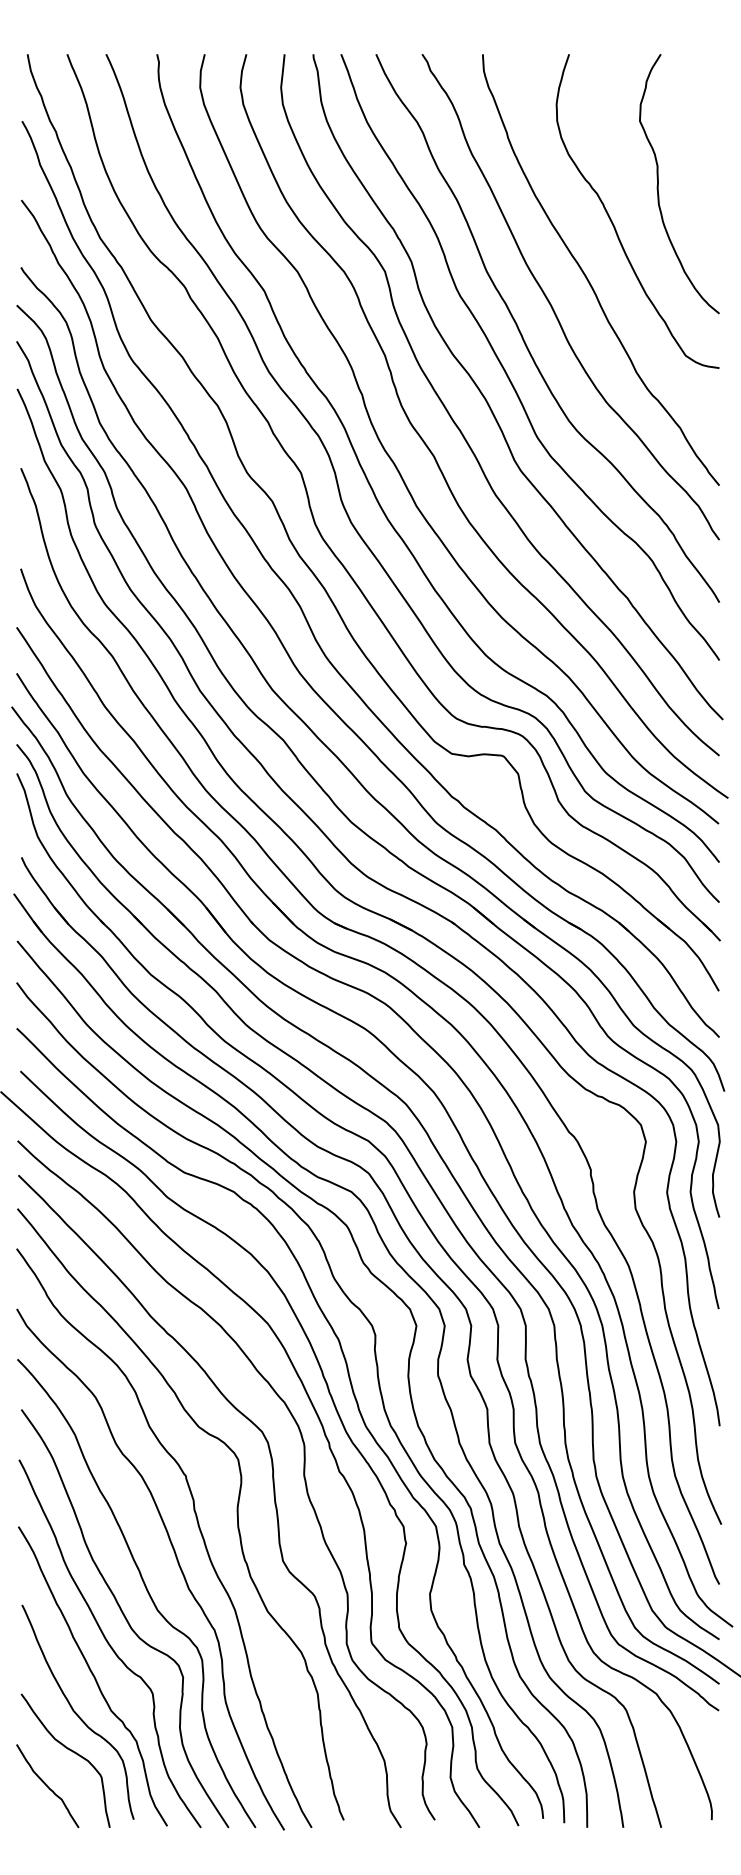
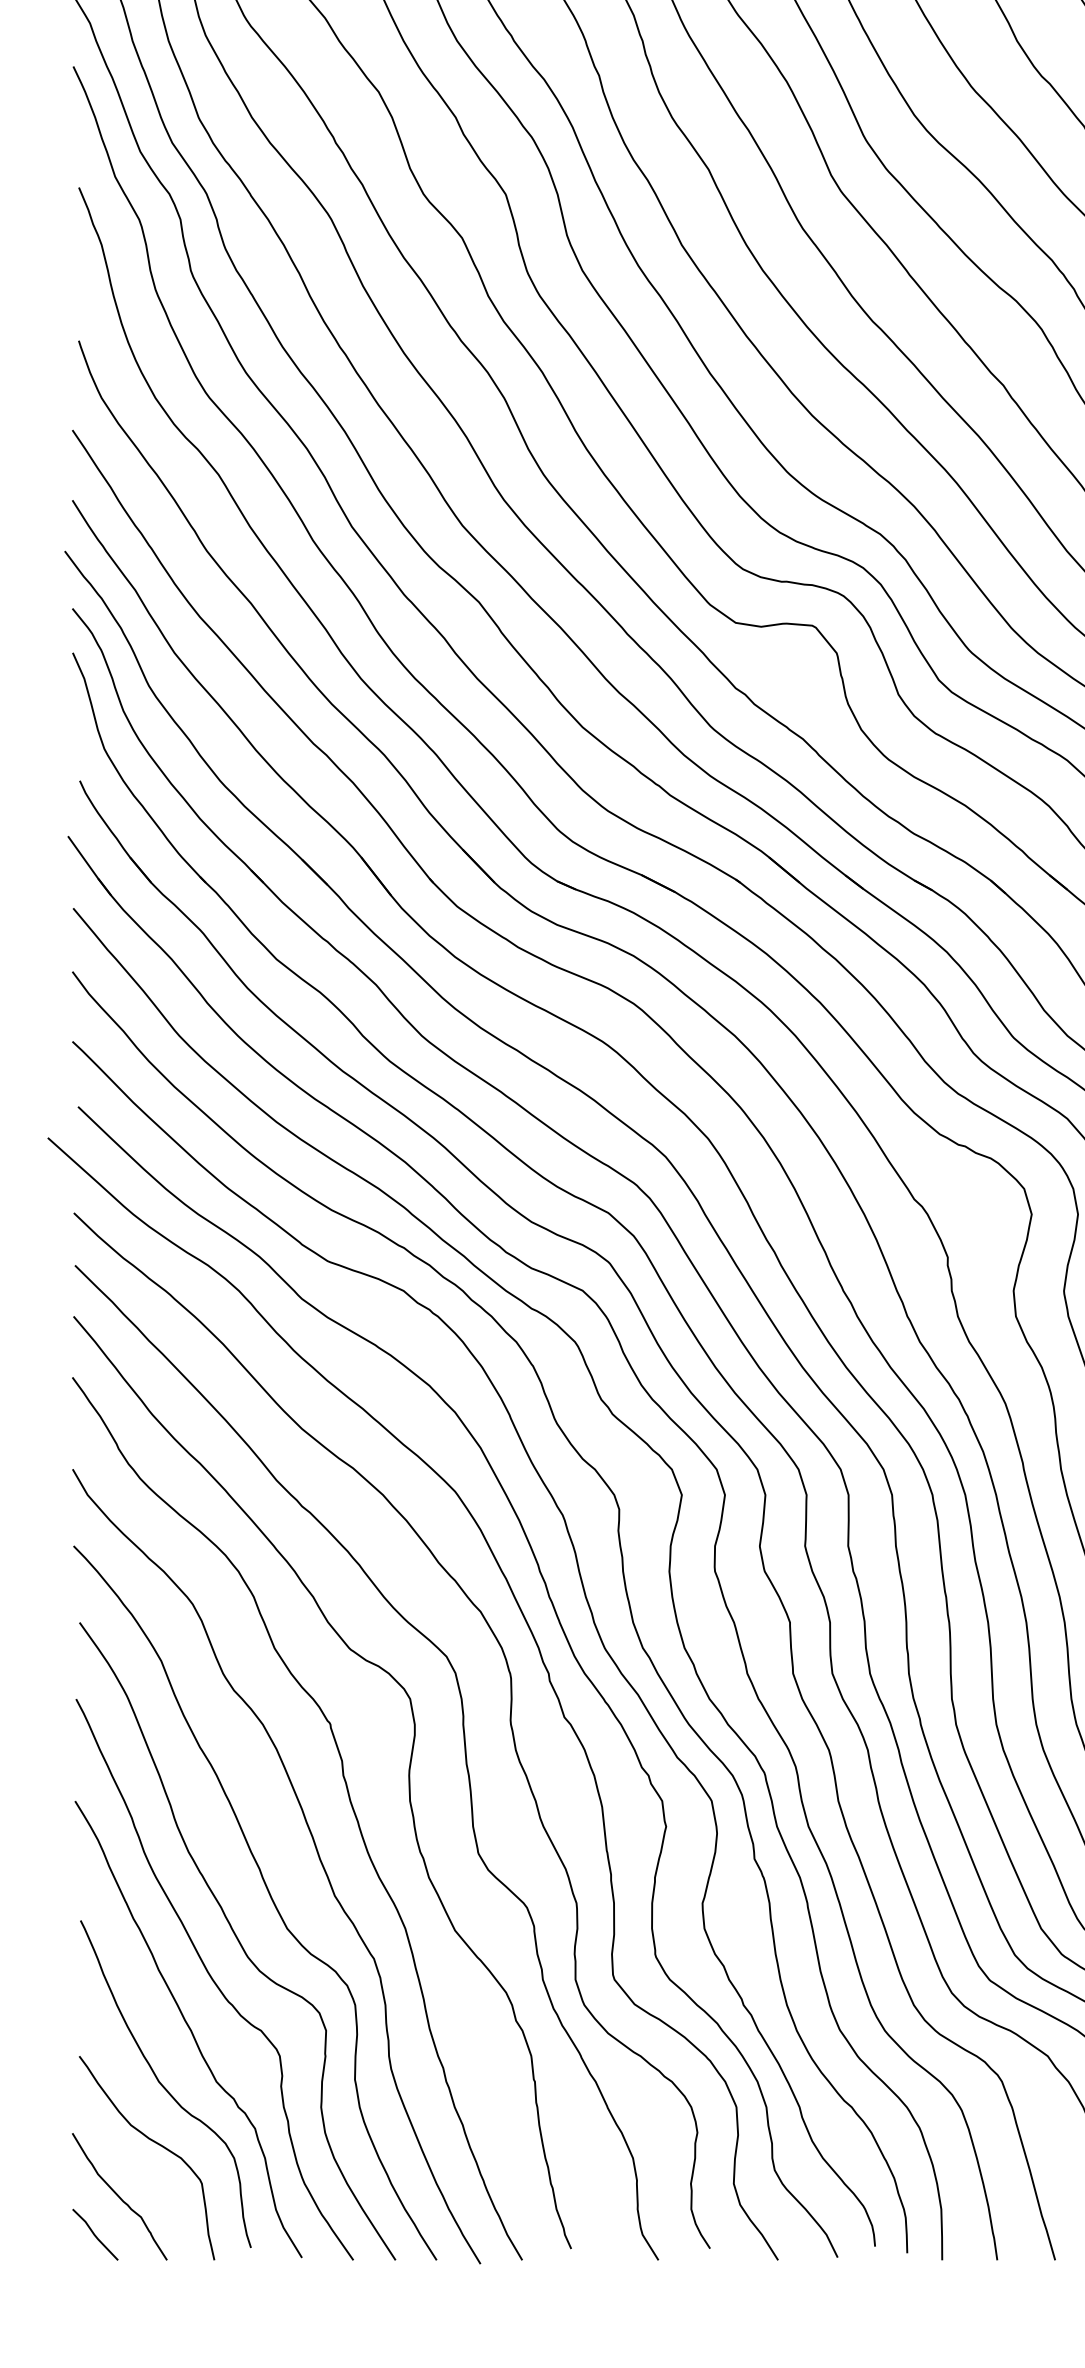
line: (31, 1811) -> (94, 2235), added

